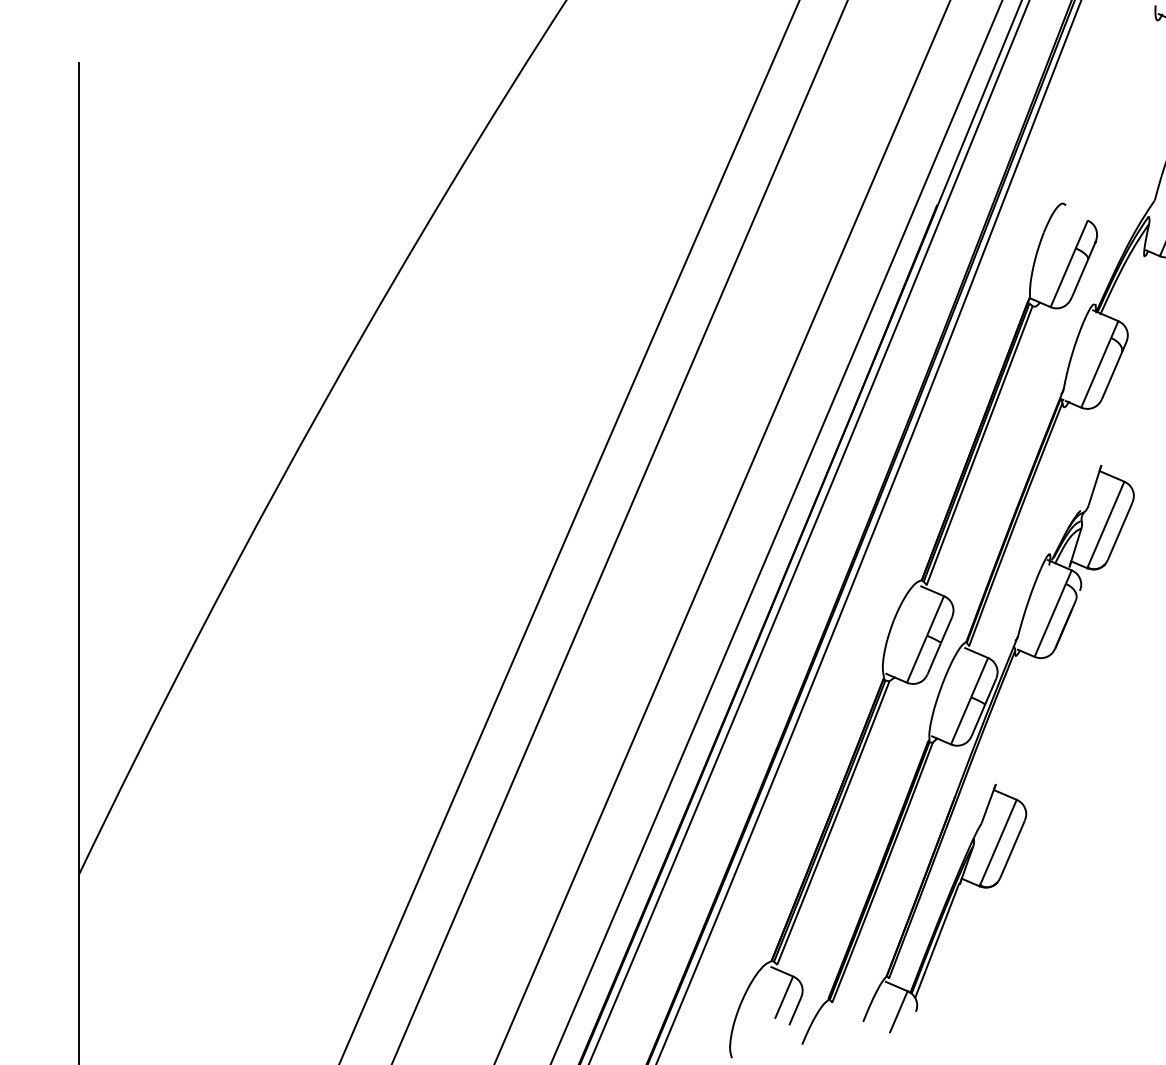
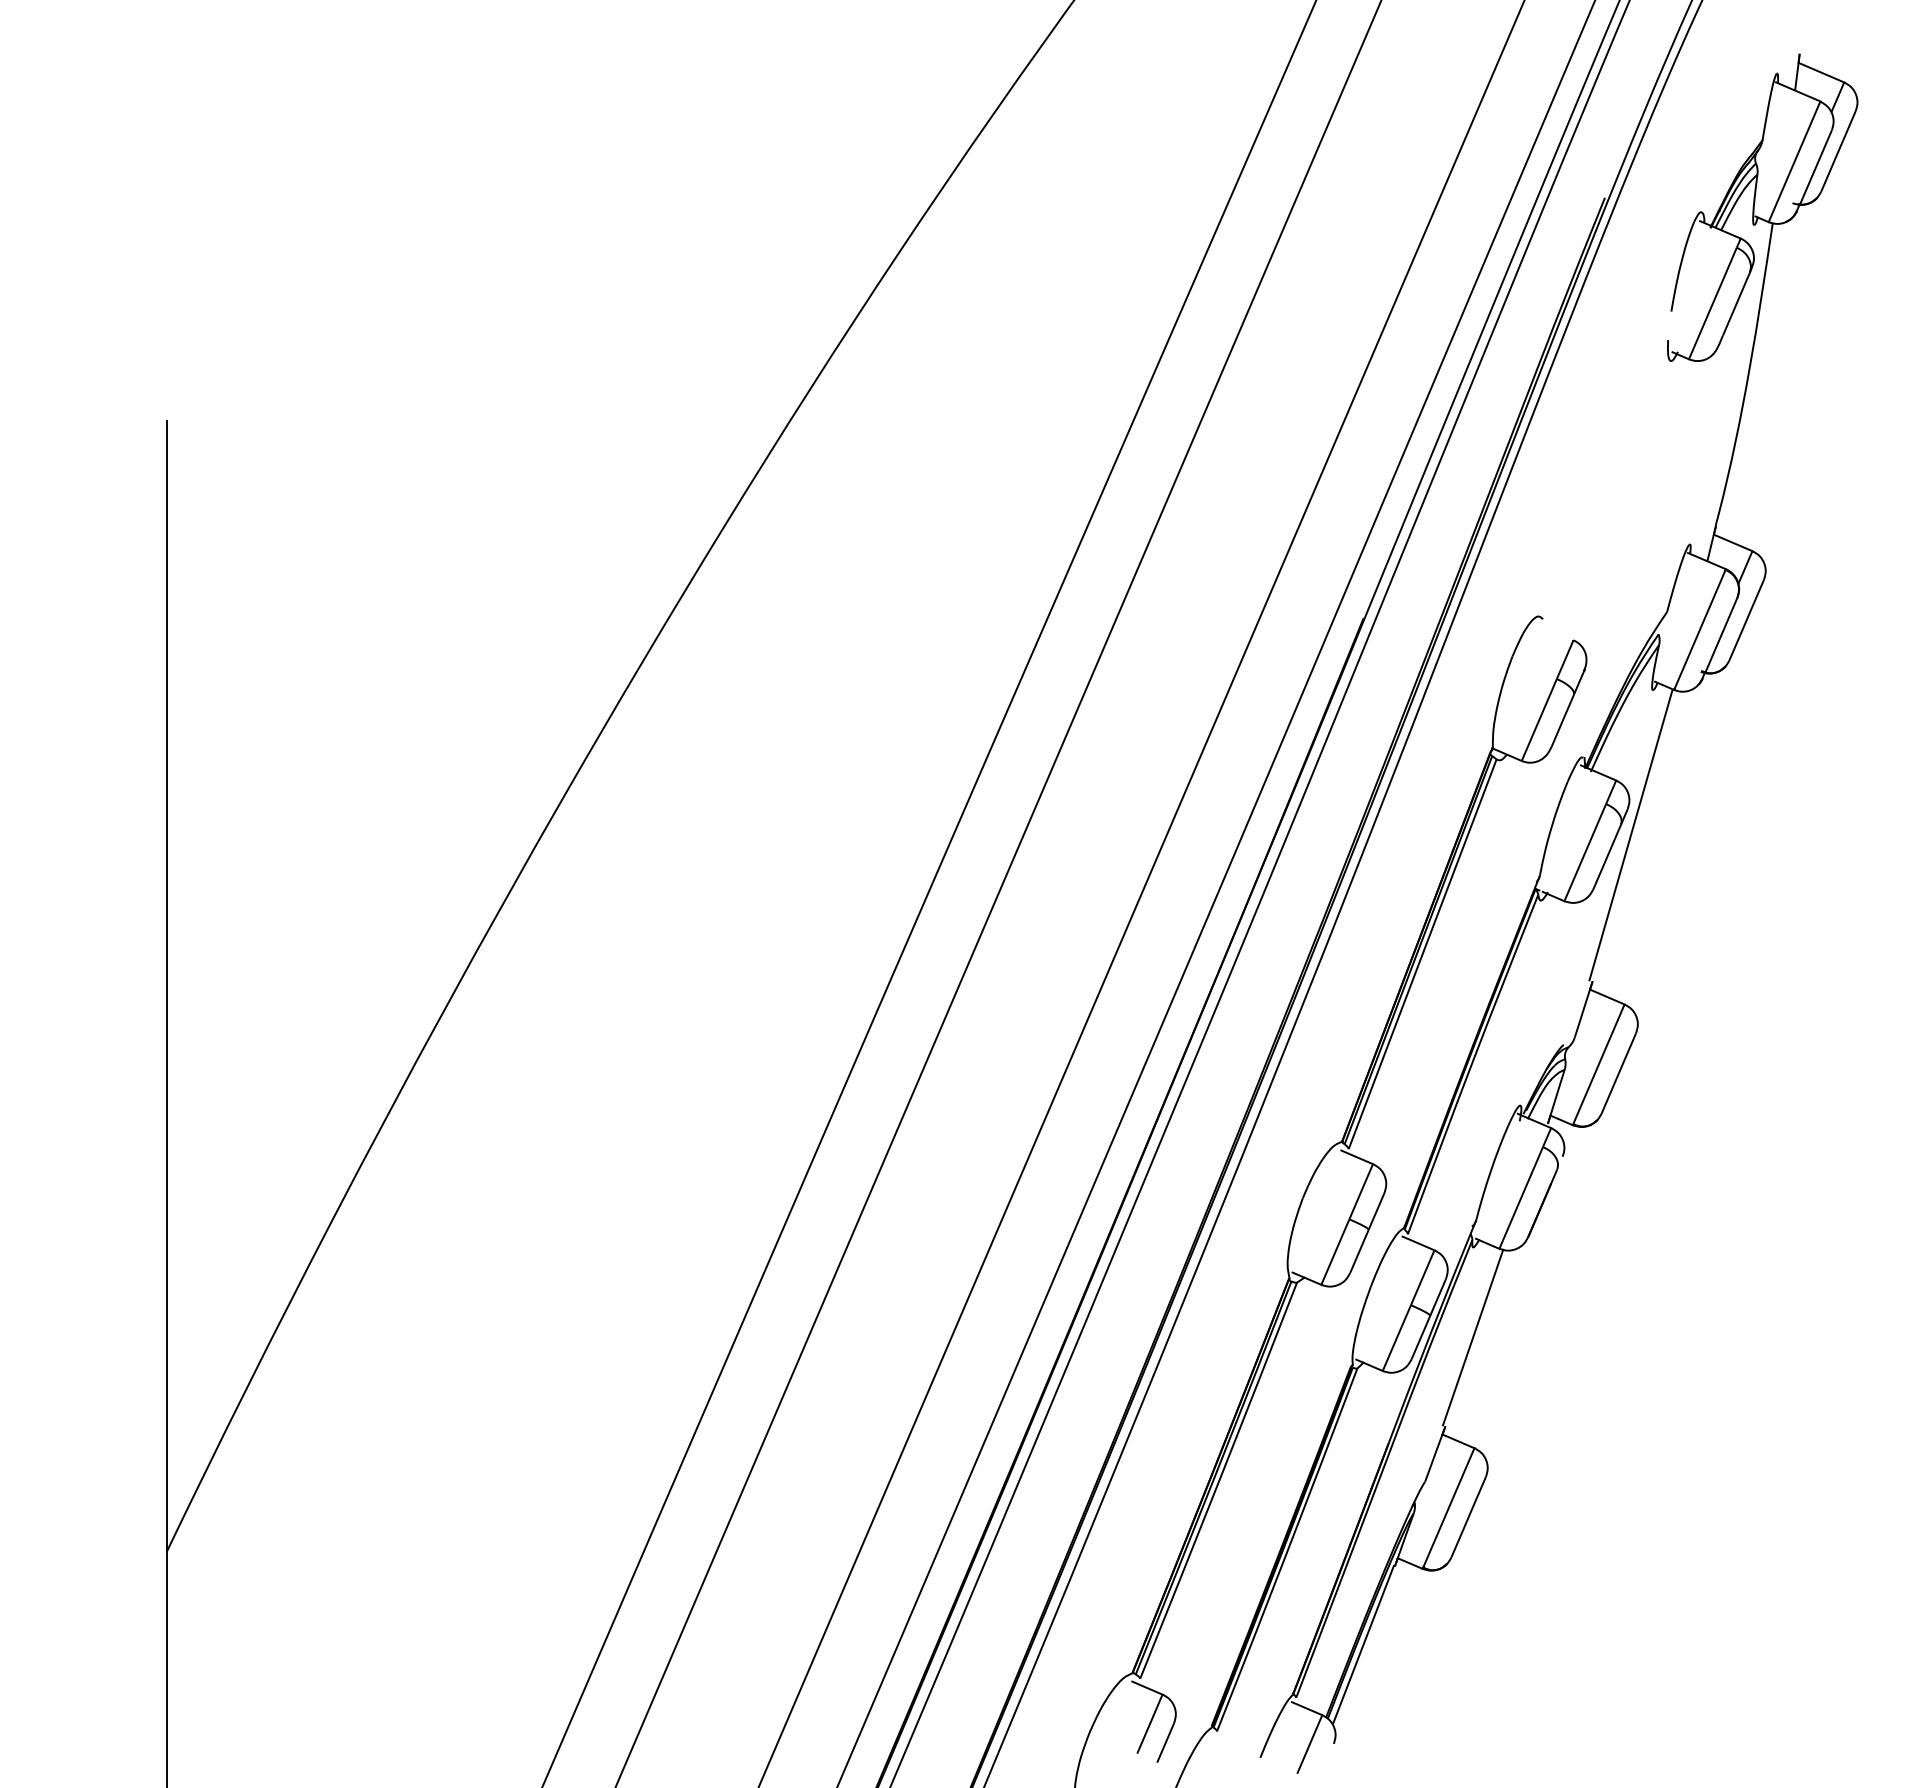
line: (1128, 360) -> (1630, 835), added
line: (1016, 720) -> (1473, 1337), added

